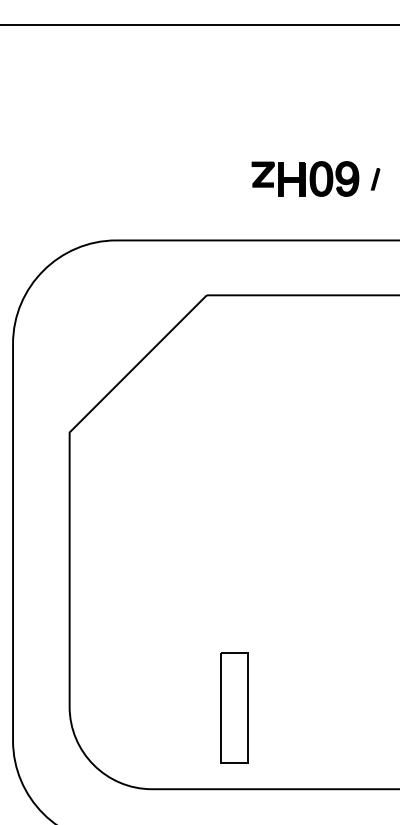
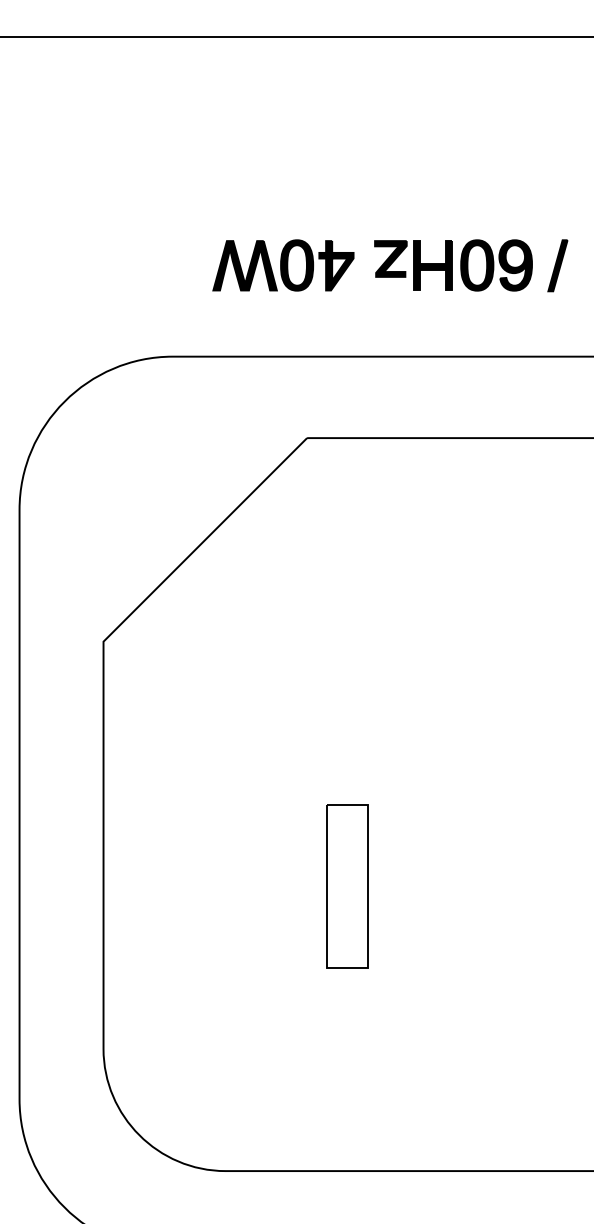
part: (190, 178) -> (282, 264), added
part: (375, 179) -> (557, 266), size x1.67
part: (234, 707) -> (348, 885), moved

